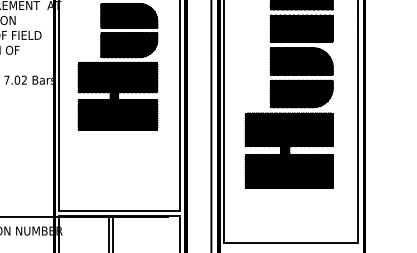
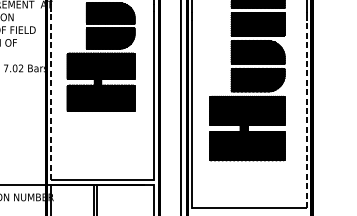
line: (59, 111) -> (51, 95), solid -> dashed
line: (358, 133) -> (306, 113), solid -> dashed

